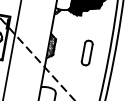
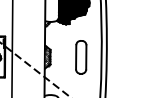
part: (87, 53) -> (81, 57), size x1.43

